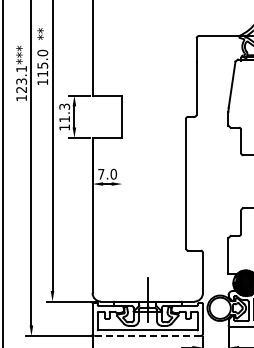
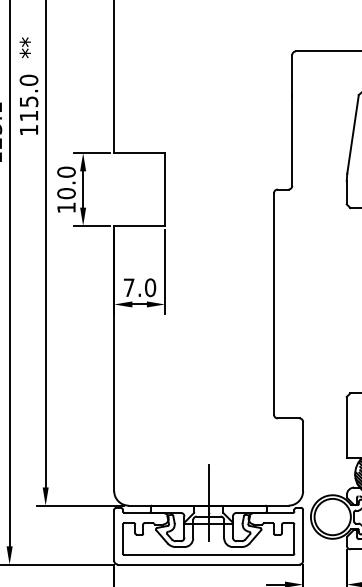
text: (64, 112) -> (66, 182), 11.3 -> 10.0
line: (122, 164) -> (165, 271), added
line: (148, 335) -> (209, 563), dashed -> solid

